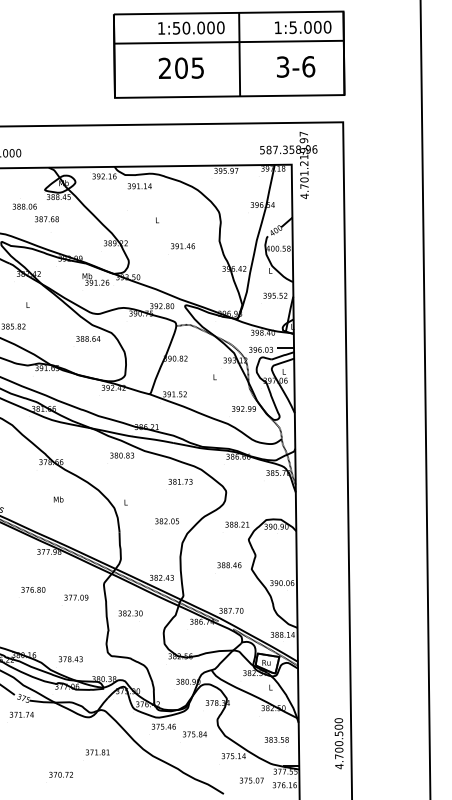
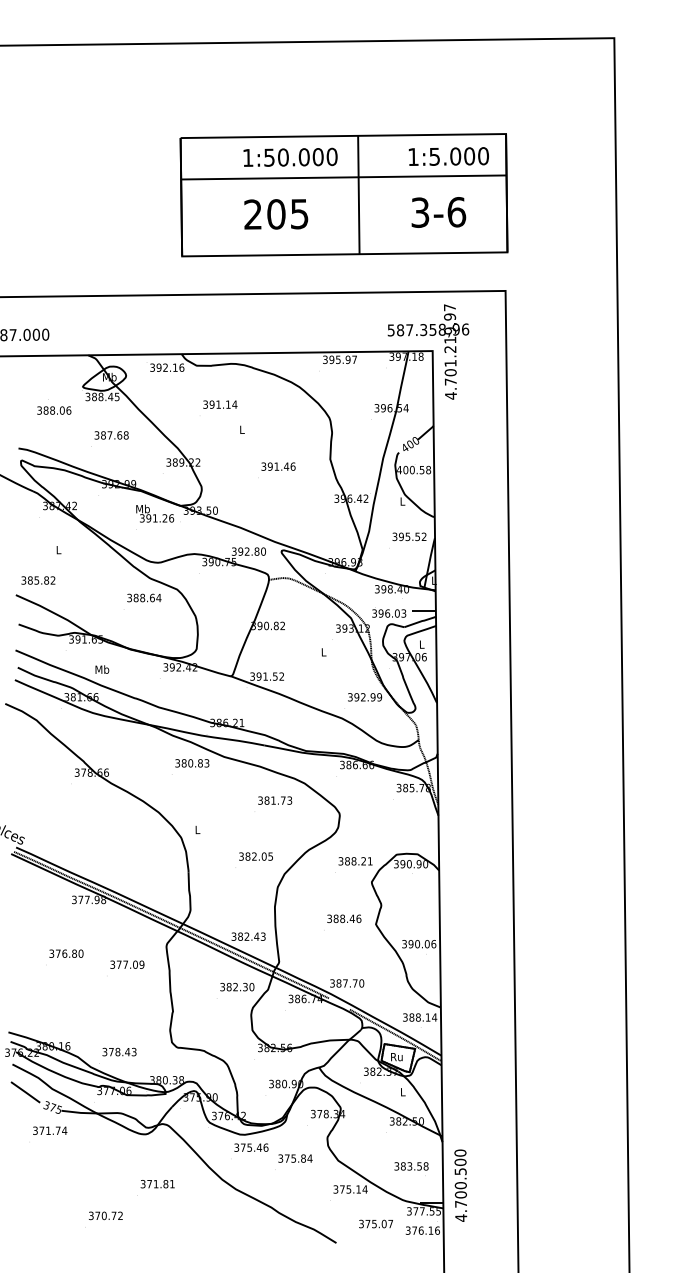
text: (139, 186) -> (220, 404), moved
text: (46, 219) -> (111, 435), moved
text: (58, 499) -> (102, 669), moved
text: (130, 613) -> (237, 986), moved
text: (338, 743) -> (460, 1185), moved

